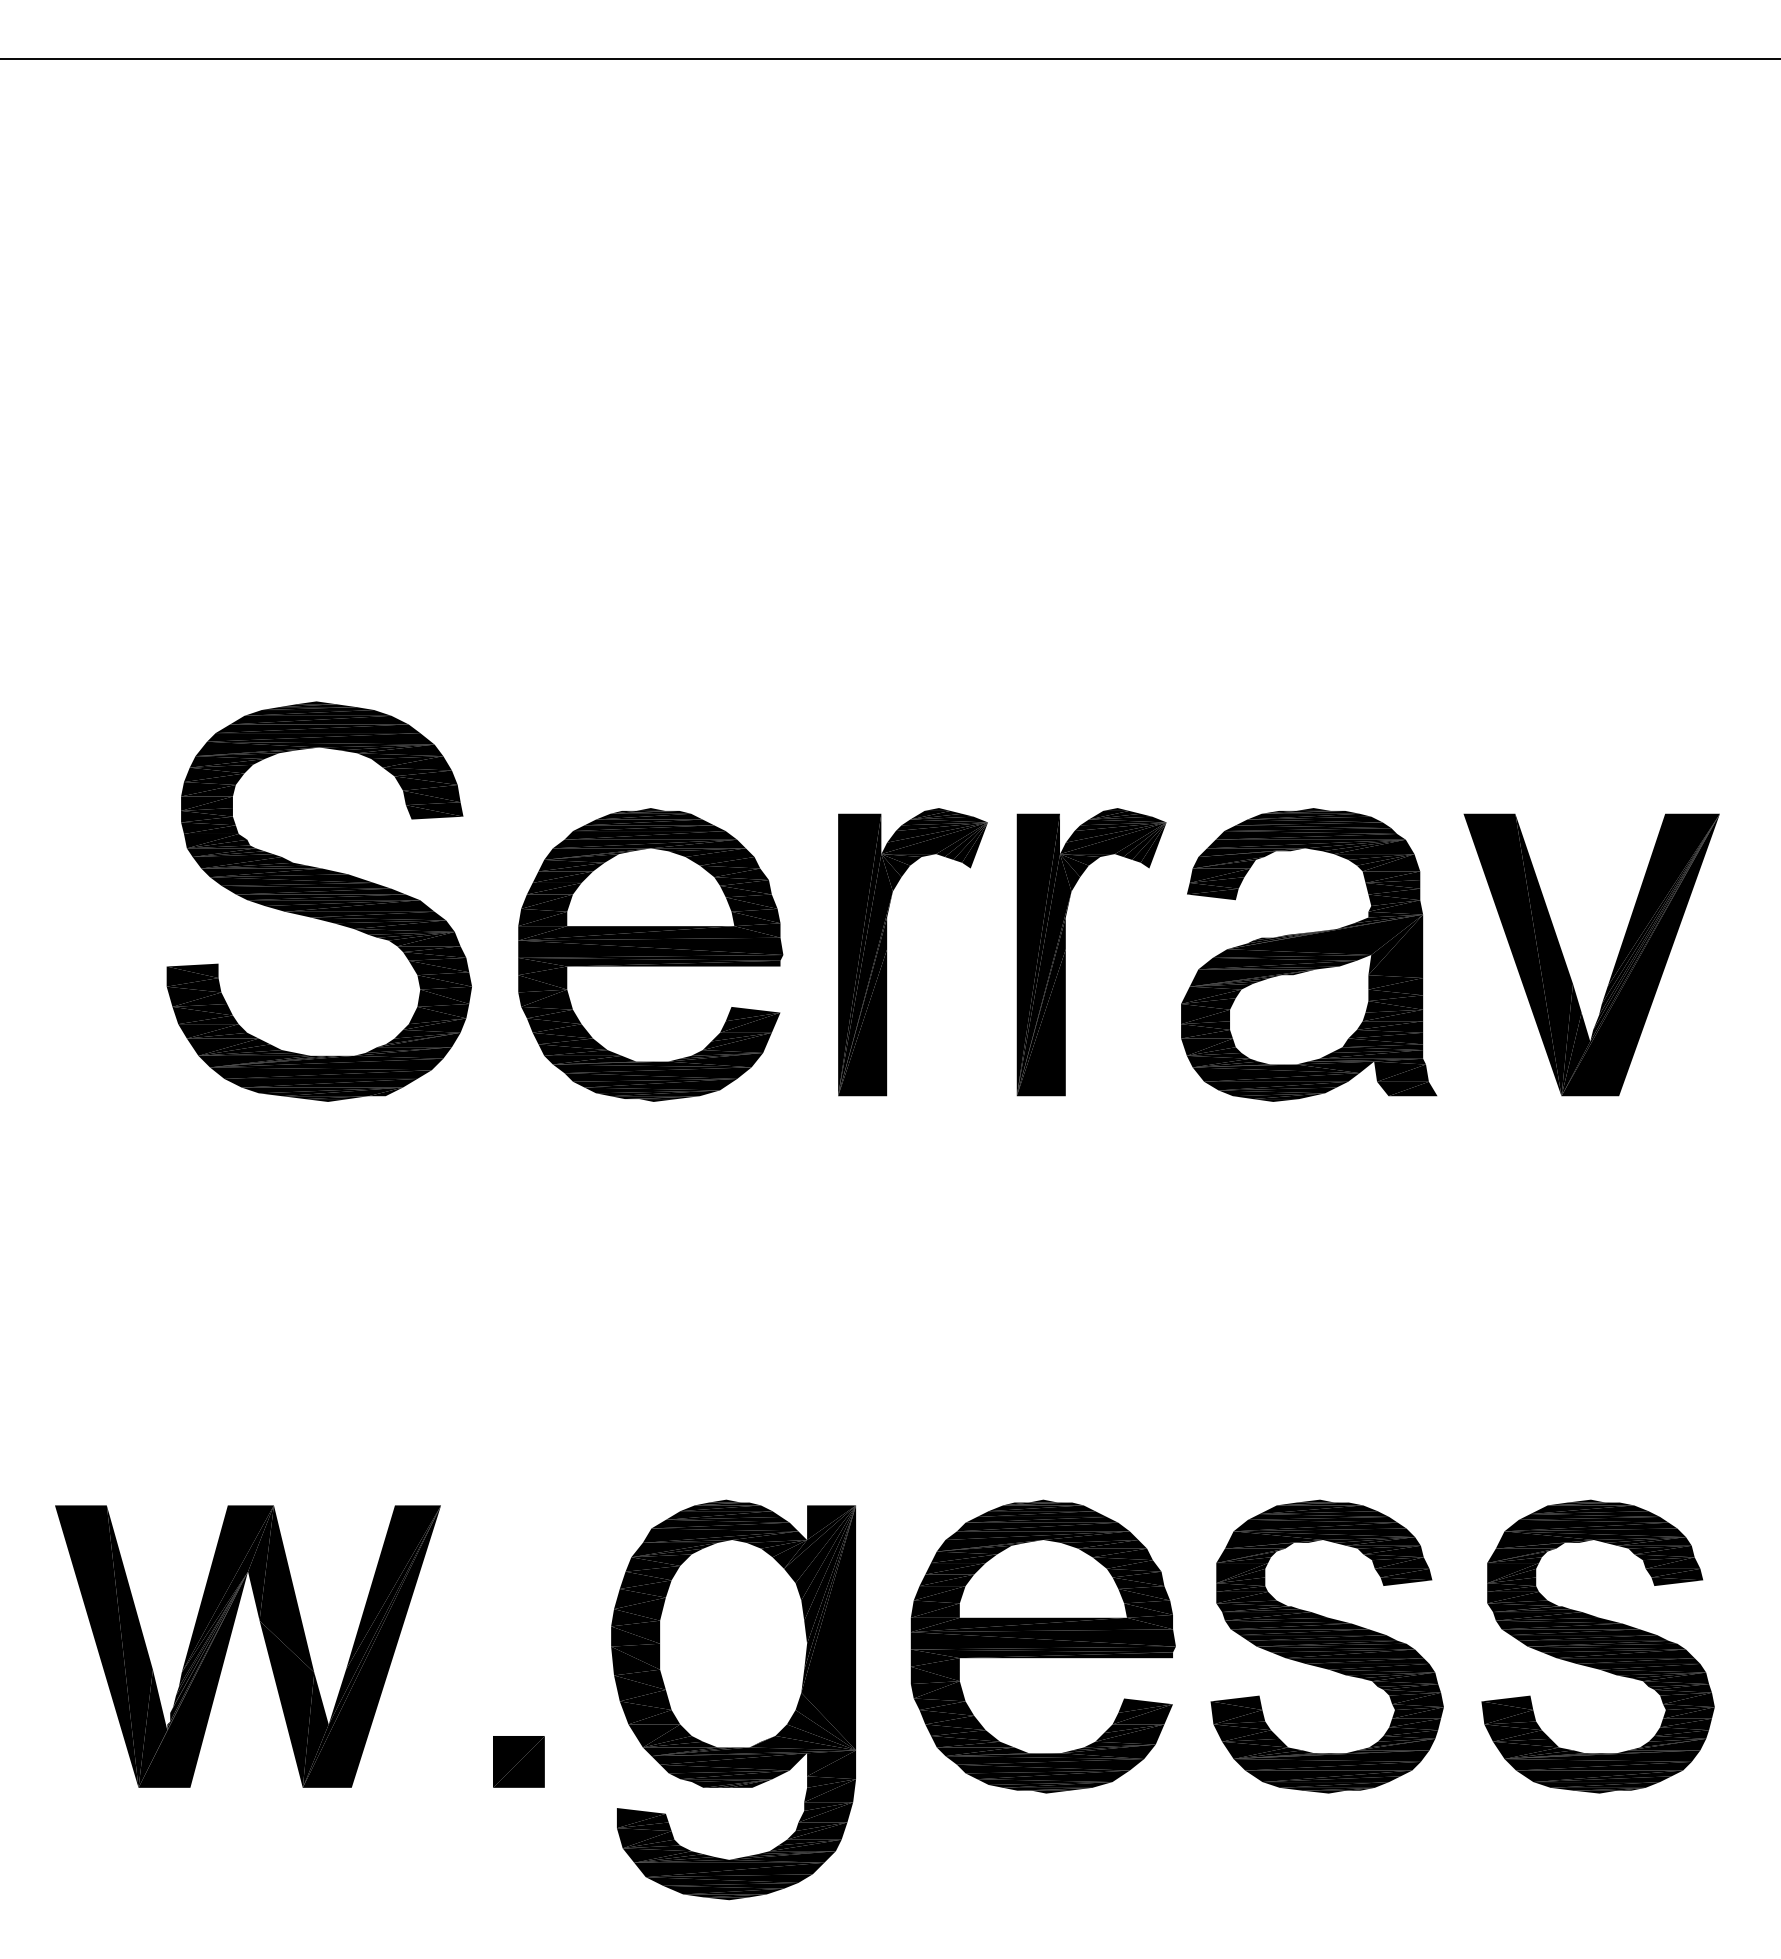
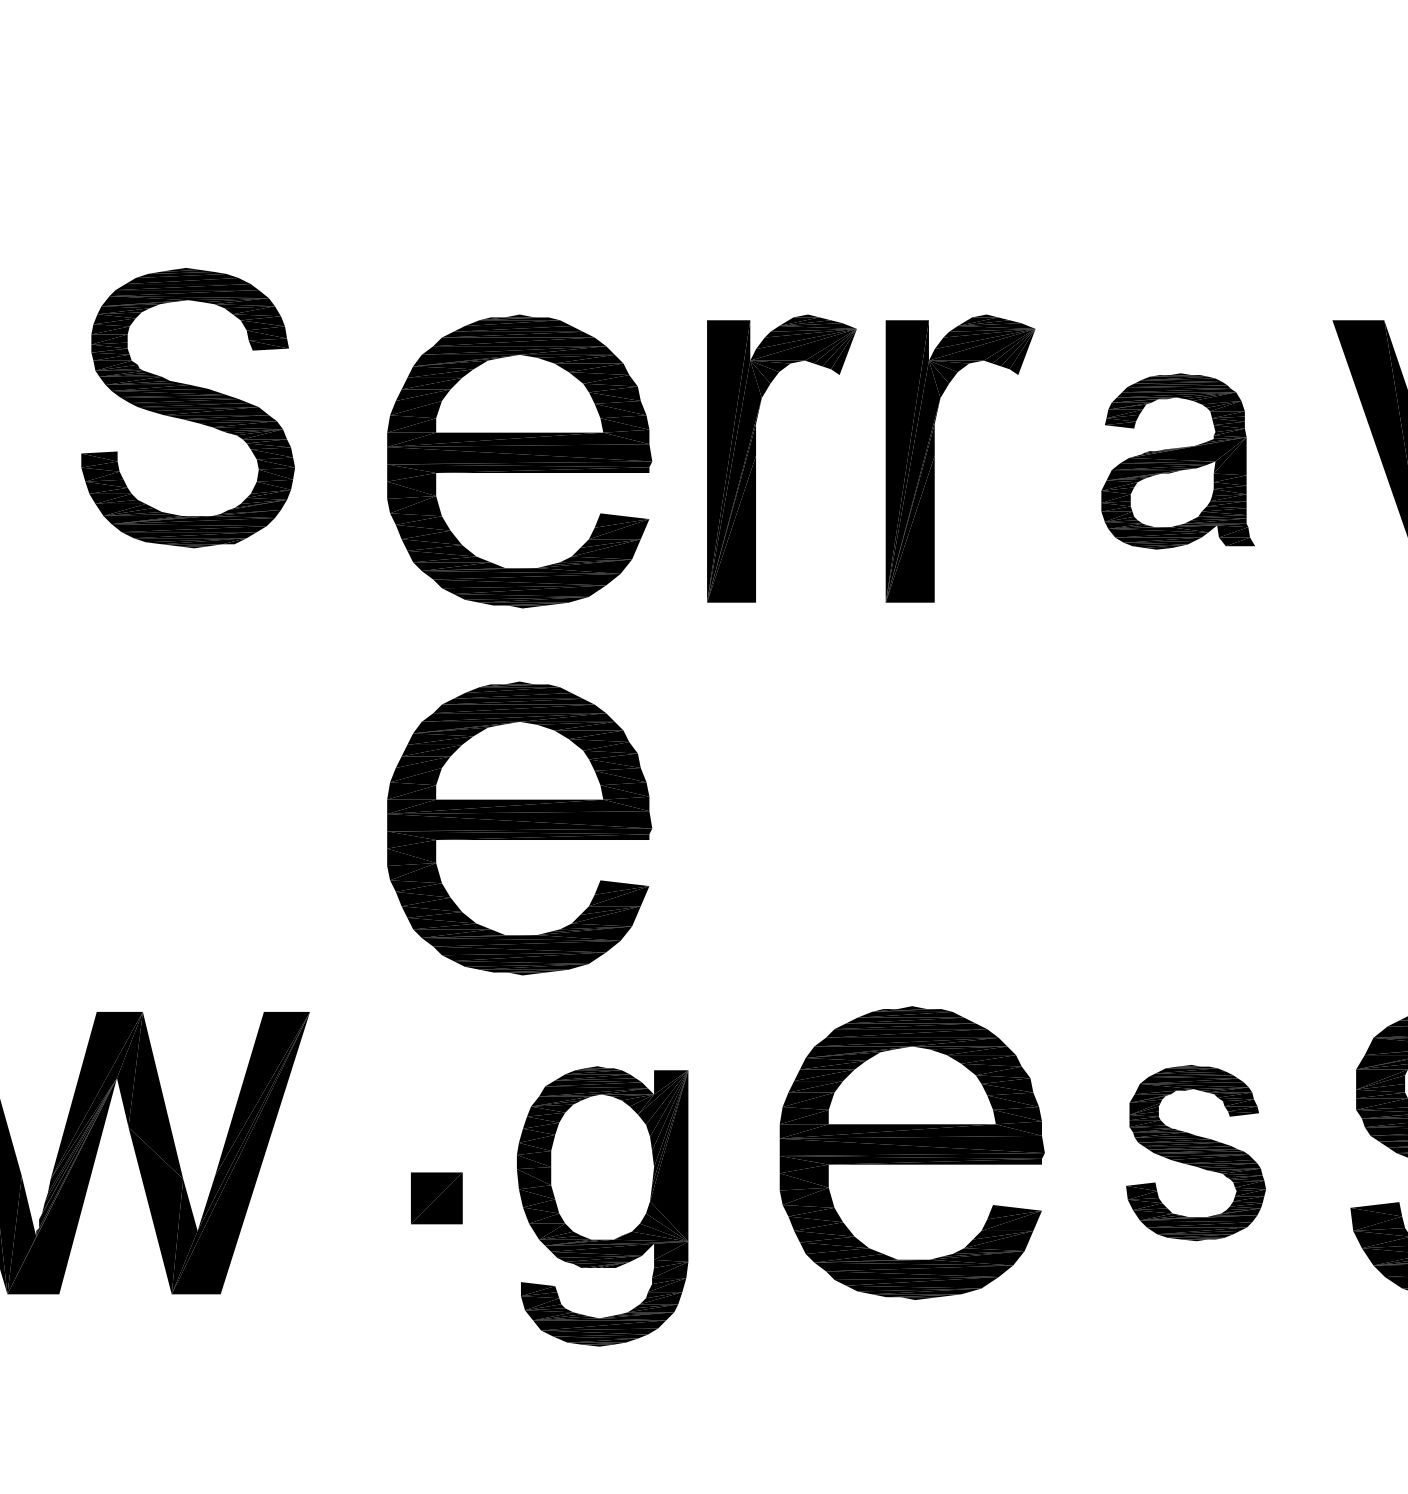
part: (318, 901) -> (187, 407), size x0.7
part: (1309, 954) -> (1178, 460), size x0.6
part: (650, 1321) -> (519, 827), added
part: (1326, 1646) -> (1195, 1152), size x0.6
part: (733, 1699) -> (602, 1205), size x0.7
part: (518, 1761) -> (436, 1197), moved

